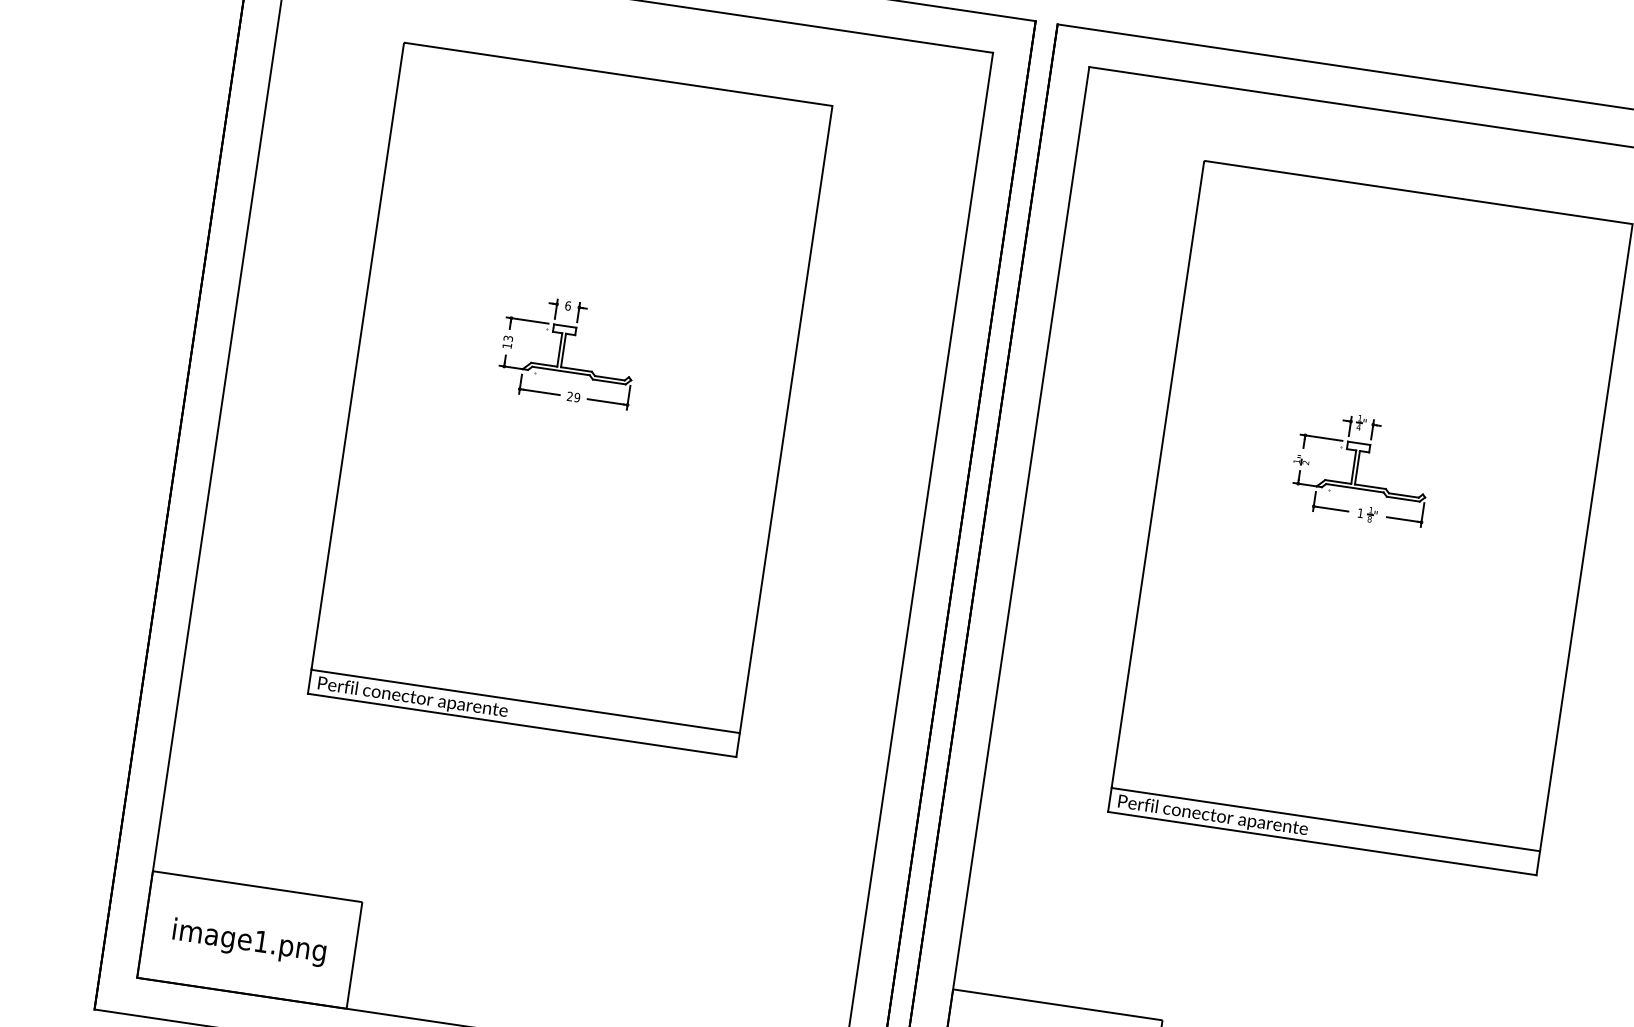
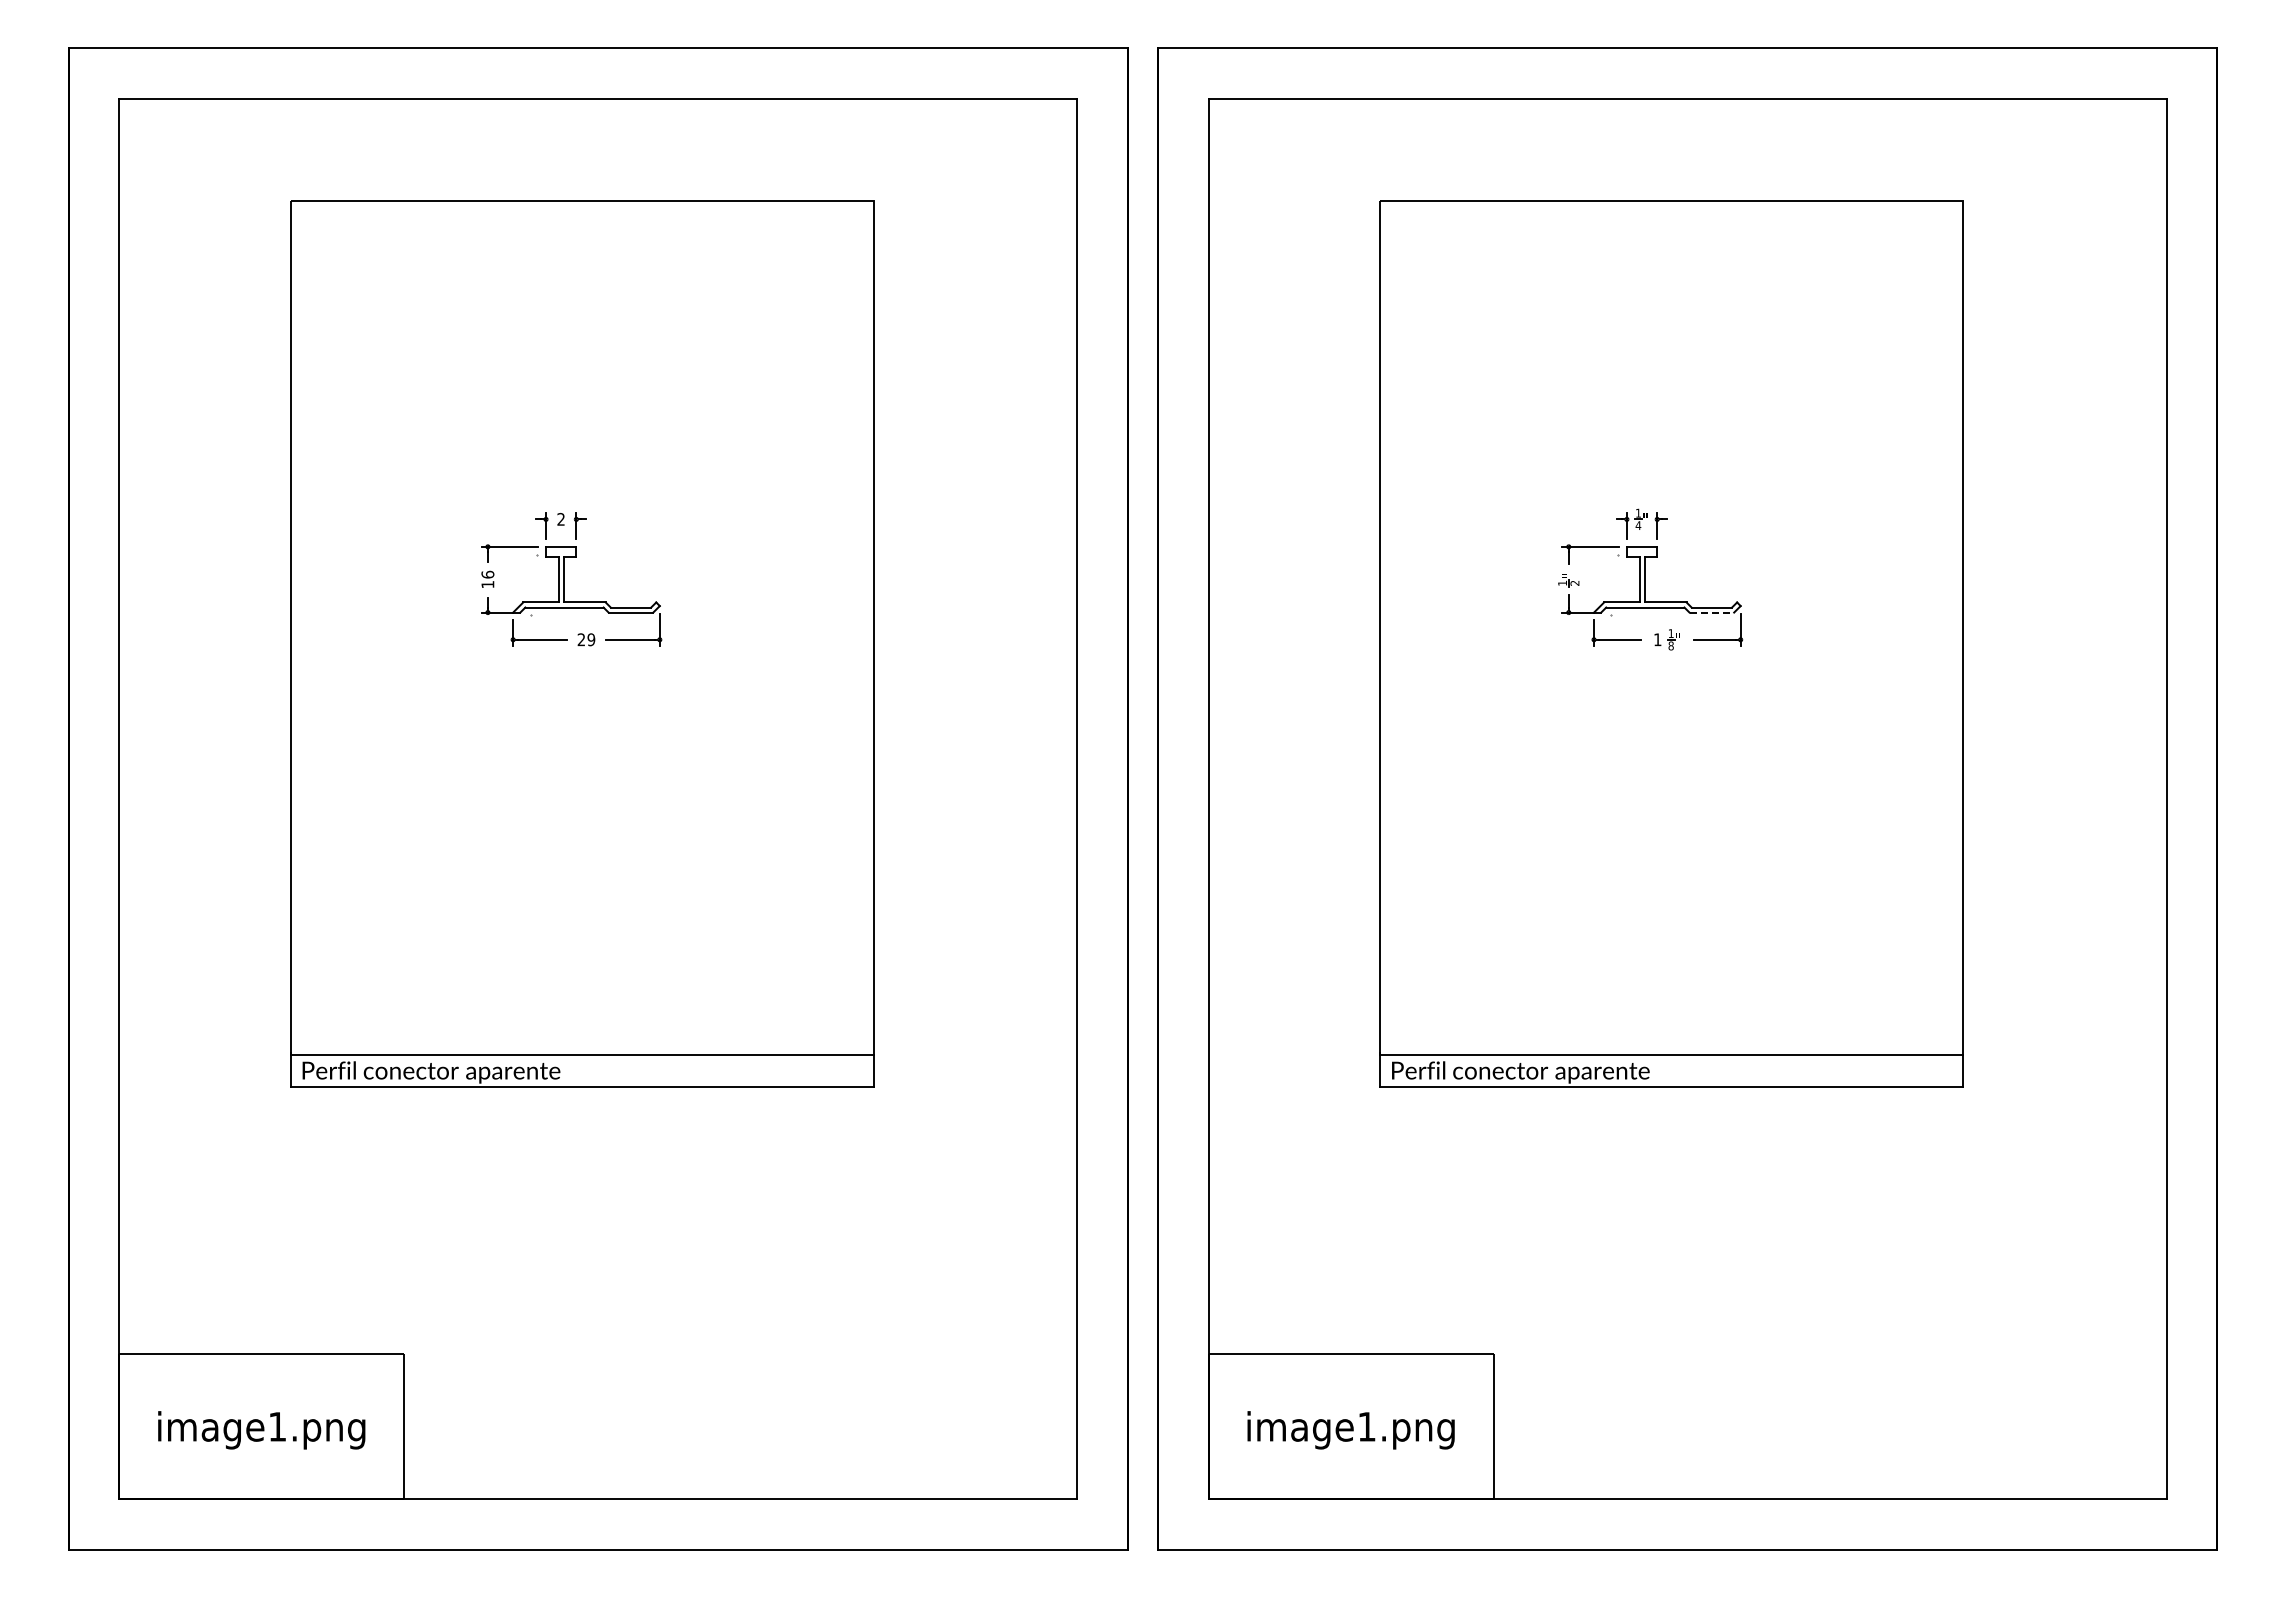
text: (568, 305) -> (561, 518), 6 -> 2
text: (508, 338) -> (487, 574), 13 -> 16
line: (1403, 499) -> (1712, 612), solid -> dashed

